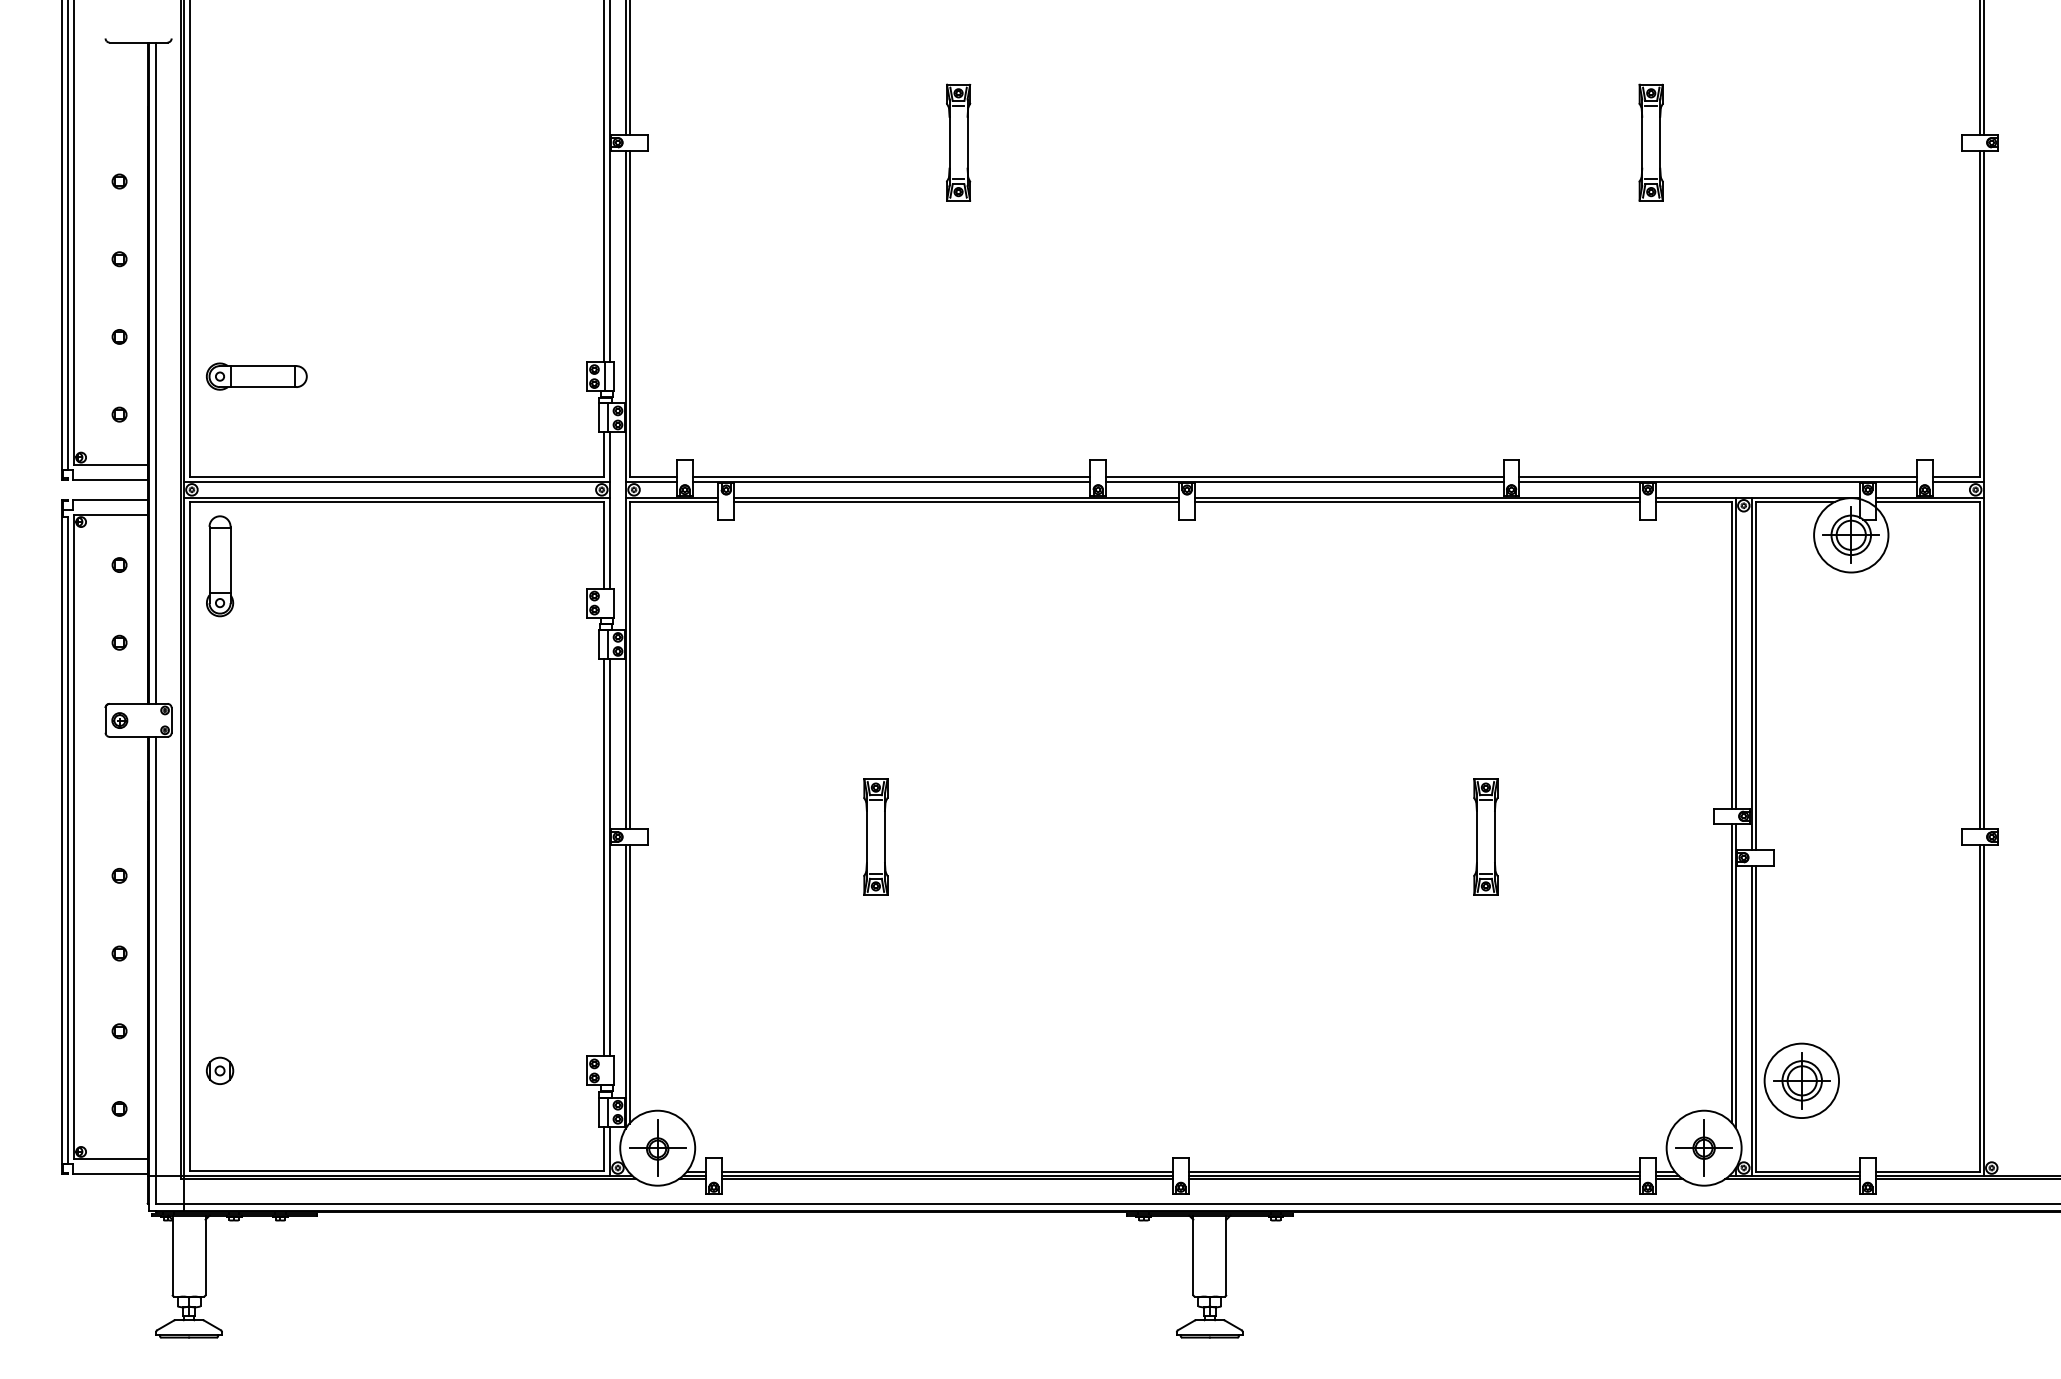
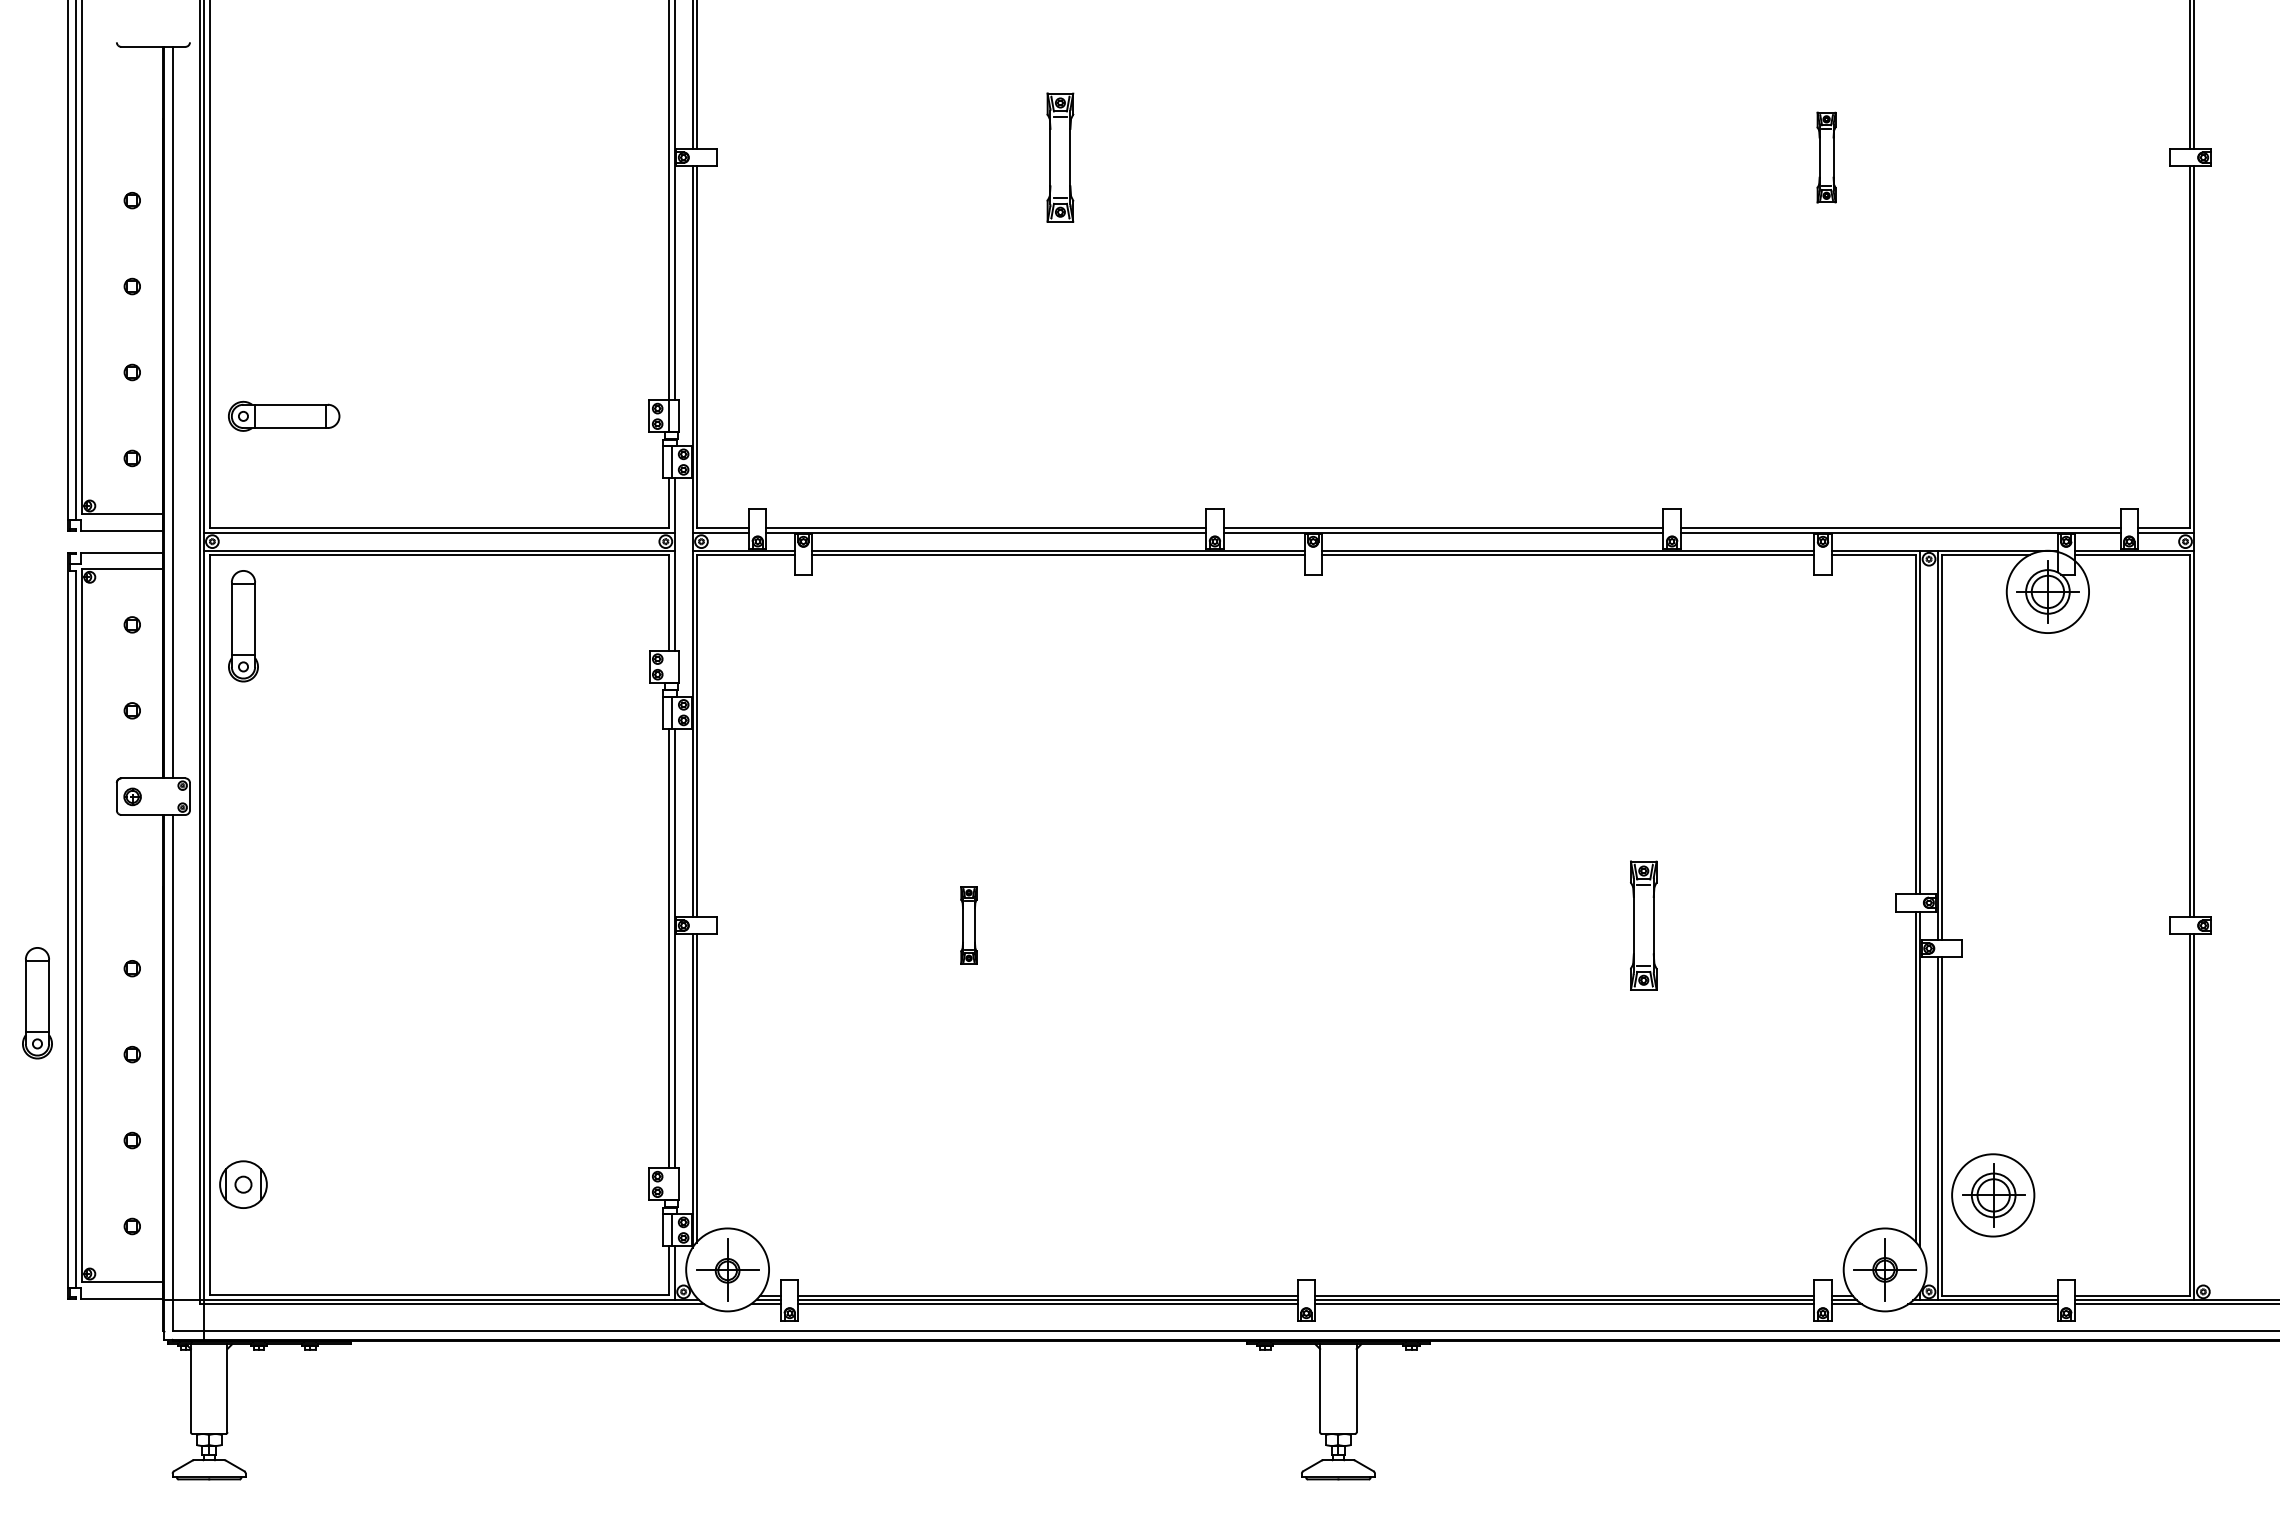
part: (1651, 142) -> (1826, 157), size x0.7
part: (875, 836) -> (968, 925), size x0.6
part: (33, 907) -> (37, 1003), added
part: (220, 1070) -> (243, 1183), size x1.6

